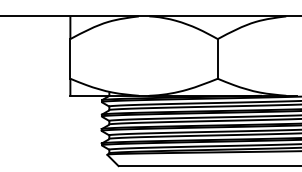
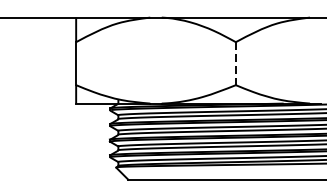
line: (217, 58) -> (235, 63), solid -> dashed

